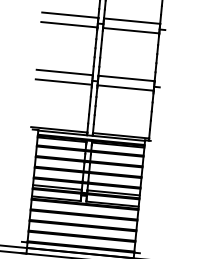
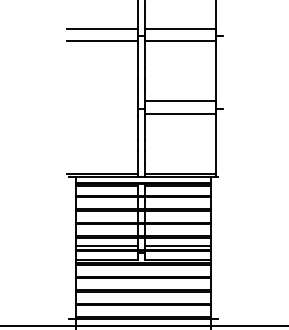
line: (64, 72) -> (101, 101), removed
line: (63, 81) -> (101, 113), removed

